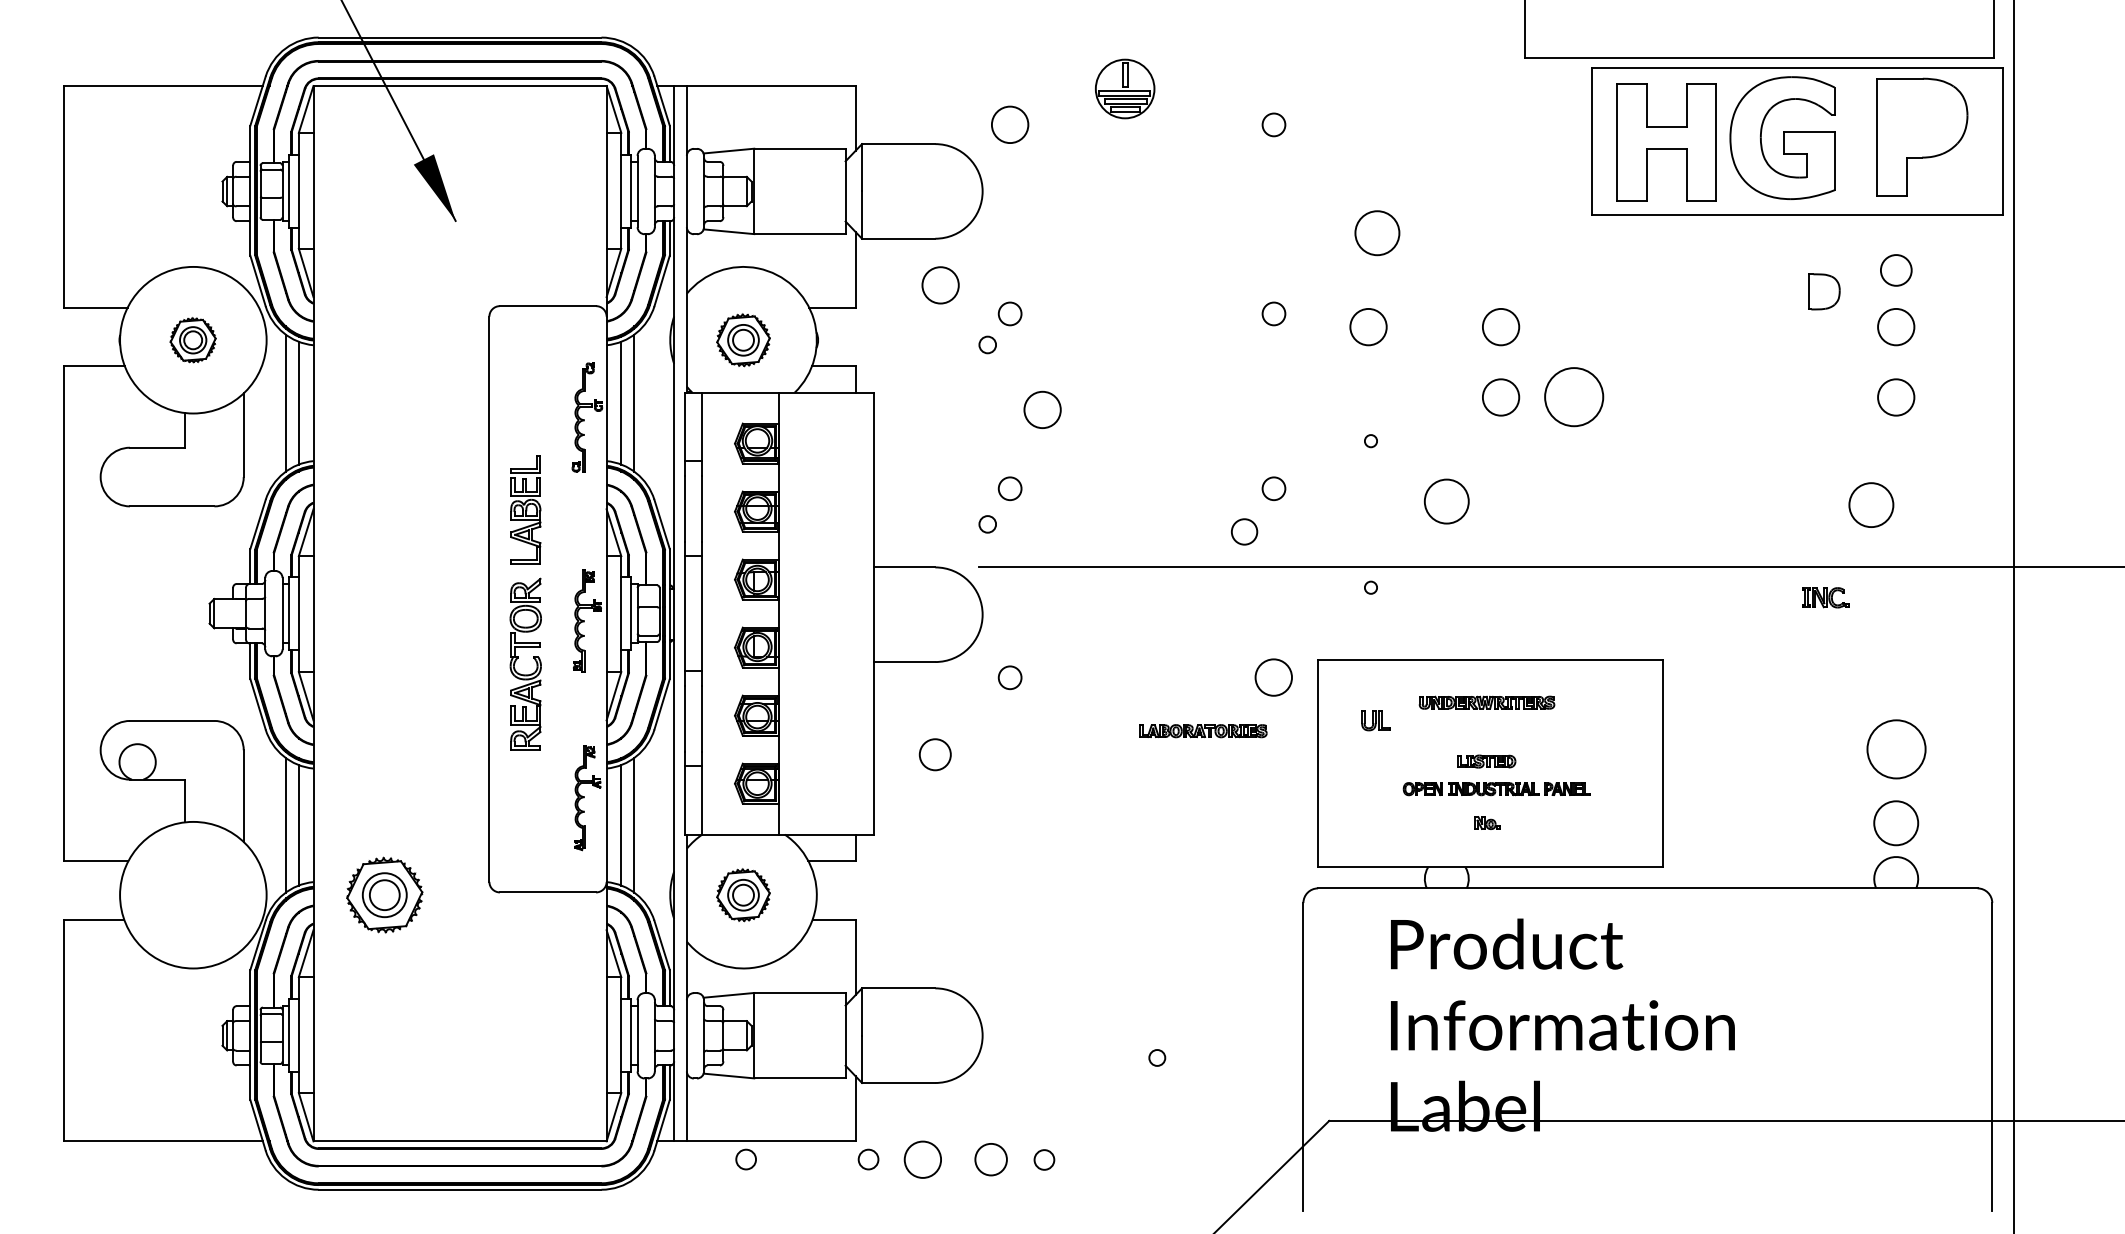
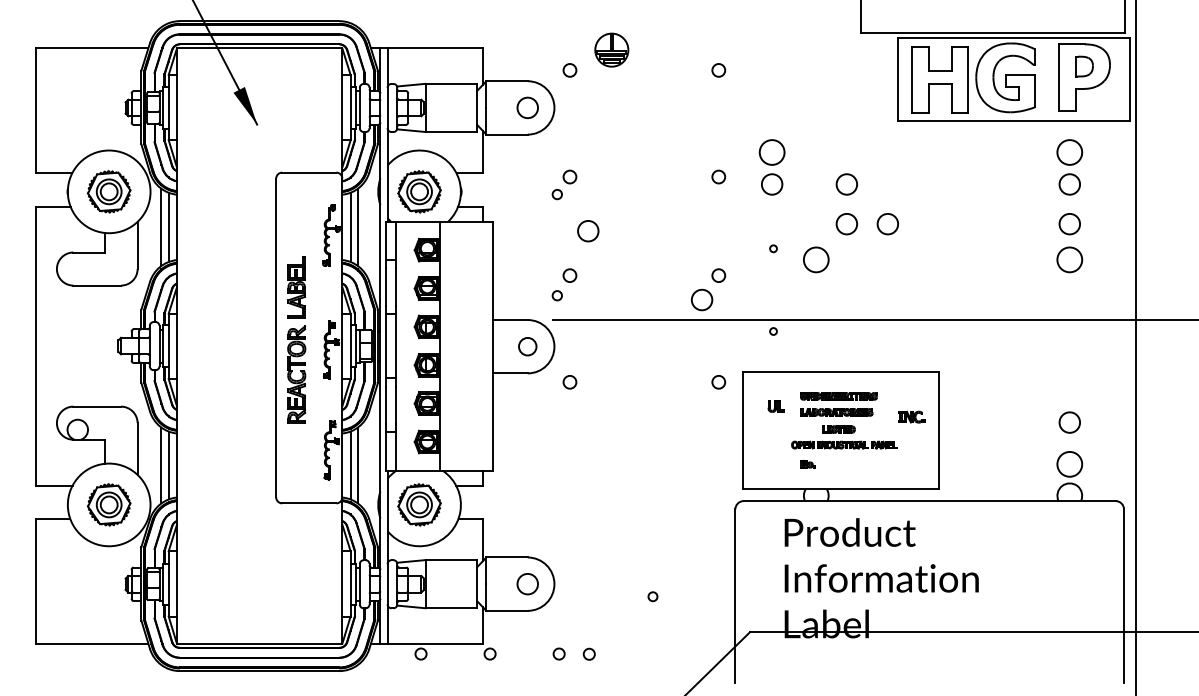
part: (1124, 87) -> (611, 49), moved
circle: (1009, 125) -> (569, 70), size x0.62
circle: (1376, 233) -> (771, 152), moved
circle: (1895, 270) -> (1069, 152), size x1.43
circle: (940, 284) -> (527, 107), moved
part: (1824, 291) -> (1084, 66), moved
part: (192, 339) -> (108, 191), size x1.67
part: (743, 339) -> (419, 191), size x1.43
circle: (1573, 398) -> (887, 224), size x0.62
circle: (1447, 500) -> (816, 259), moved
circle: (1870, 504) -> (1069, 259), moved
circle: (1245, 531) -> (702, 299), size x1.43
part: (1824, 596) -> (911, 416), moved
circle: (1273, 678) -> (718, 382), size x0.62
part: (1202, 731) -> (836, 412), moved
circle: (1895, 749) -> (1069, 422), size x0.62
circle: (934, 754) -> (527, 346), moved
part: (1486, 821) -> (807, 463), moved
part: (385, 894) -> (109, 504), moved
part: (743, 894) -> (419, 504), size x1.43
circle: (989, 1158) -> (558, 653), size x0.62
circle: (922, 1160) -> (527, 584), moved

